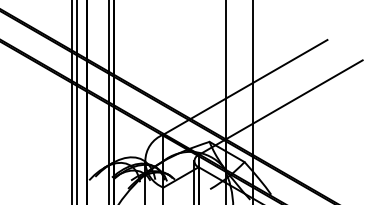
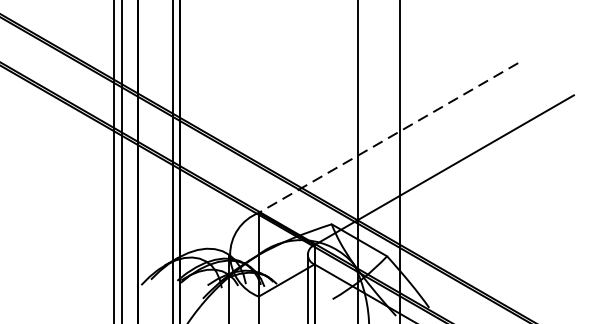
line: (245, 87) -> (388, 138), solid -> dashed

